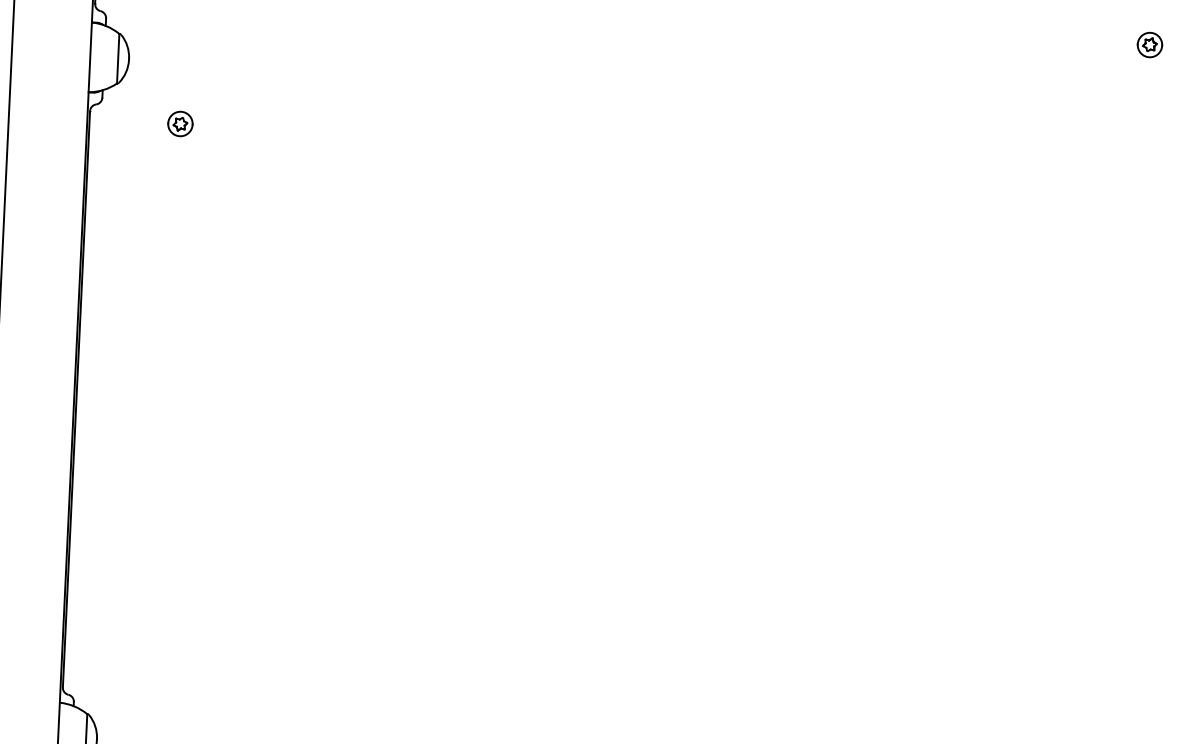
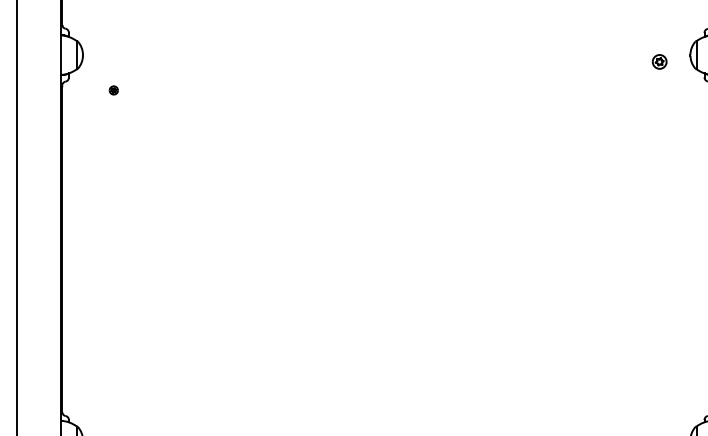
part: (1149, 44) -> (659, 61), moved
part: (179, 124) -> (113, 90), size x0.6

